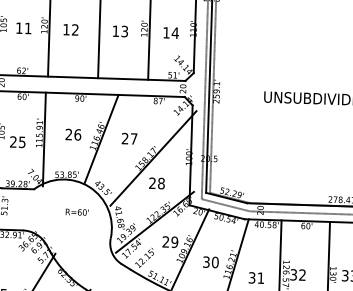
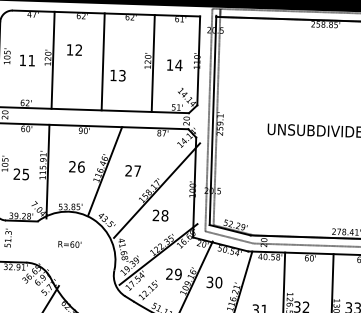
text: (70, 29) -> (74, 49), moved
text: (119, 31) -> (117, 75), moved
text: (76, 212) -> (69, 244), moved
text: (210, 262) -> (214, 282), moved

